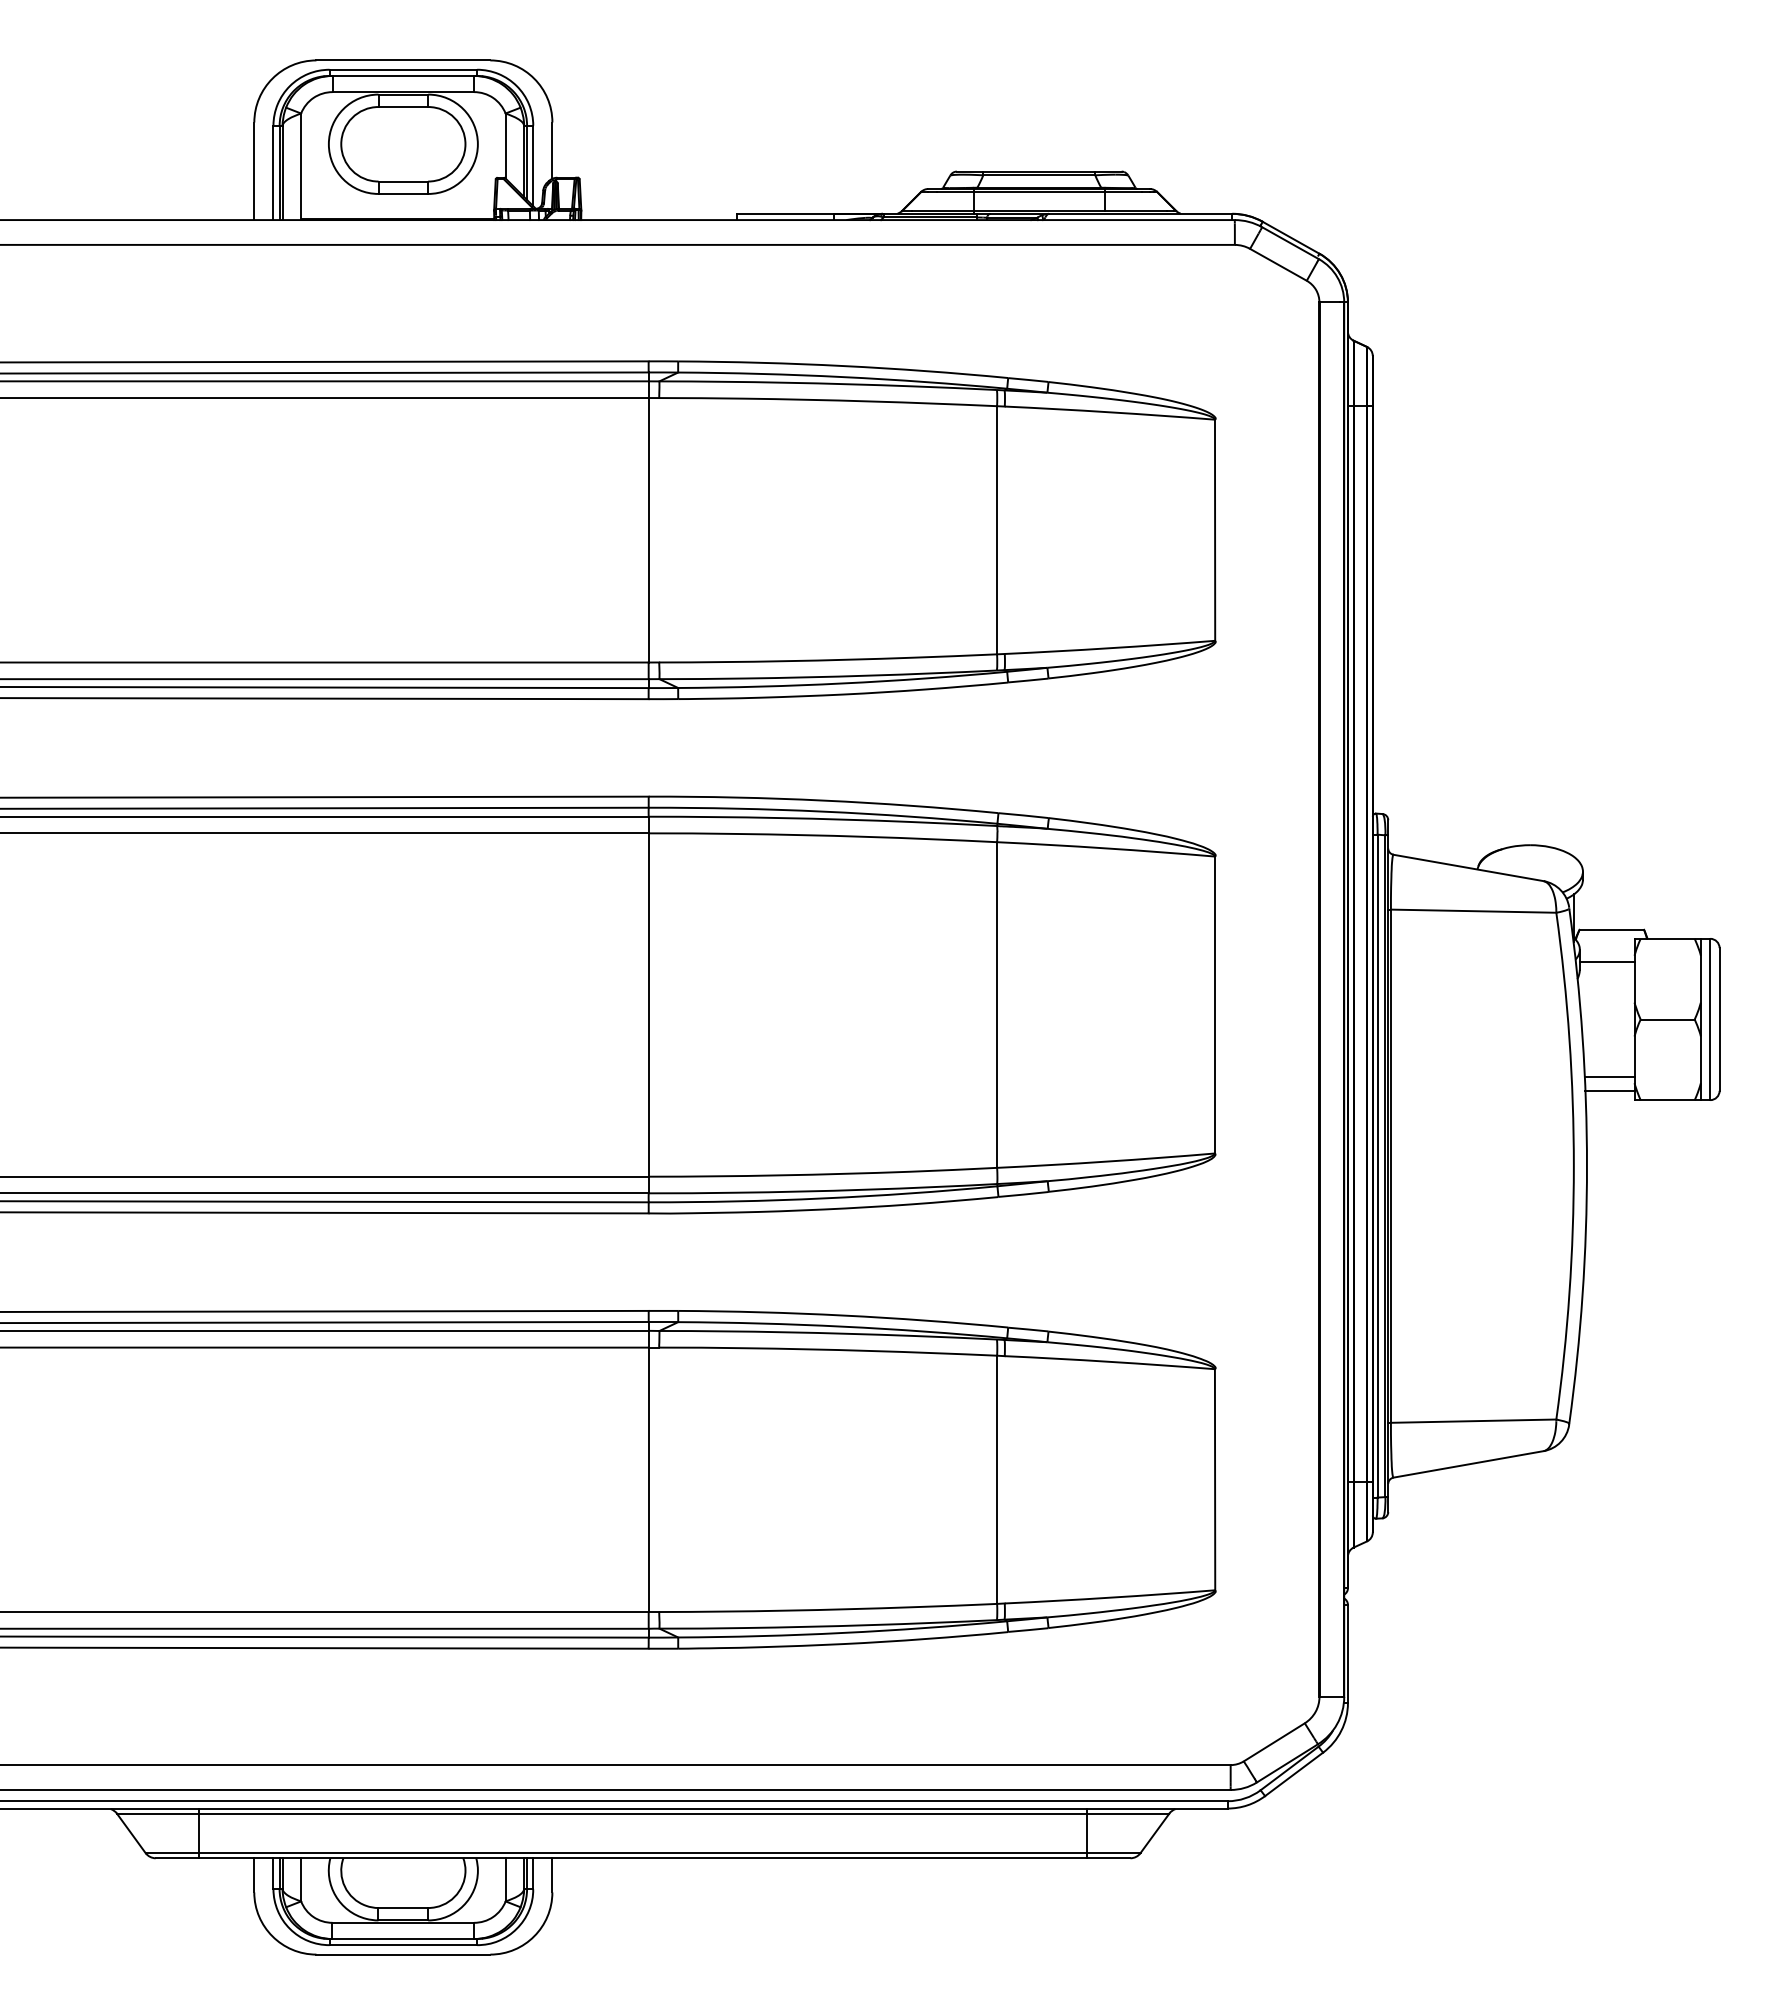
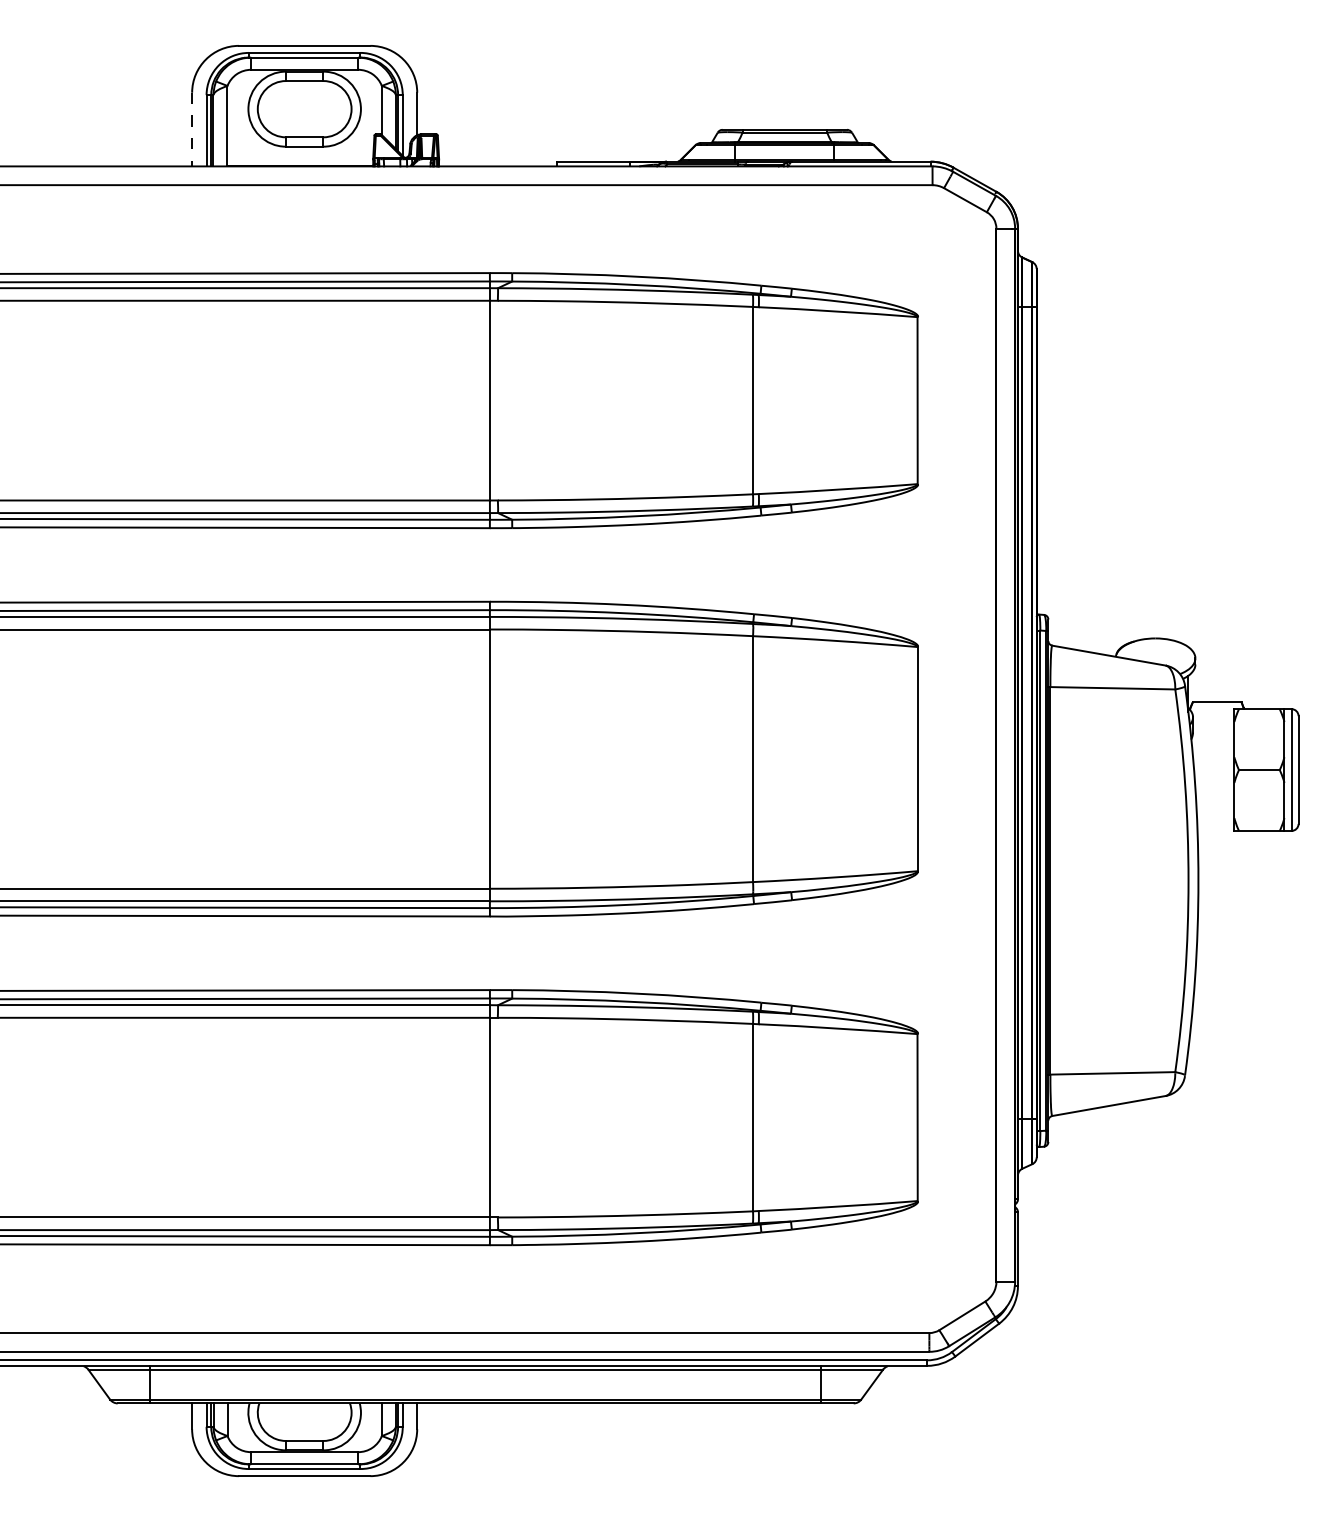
line: (254, 171) -> (192, 129), solid -> dashed
line: (1606, 962) -> (1213, 727), removed
line: (1609, 1076) -> (1215, 813), removed
line: (1609, 1091) -> (1215, 824), removed

